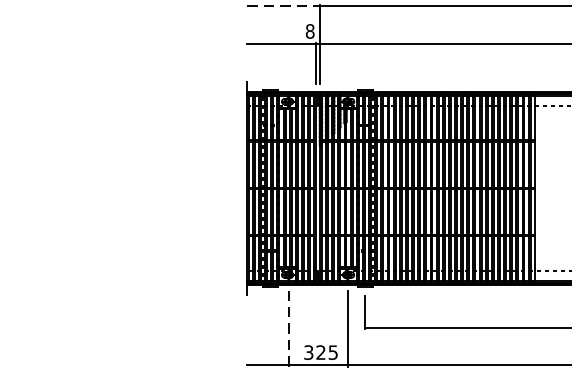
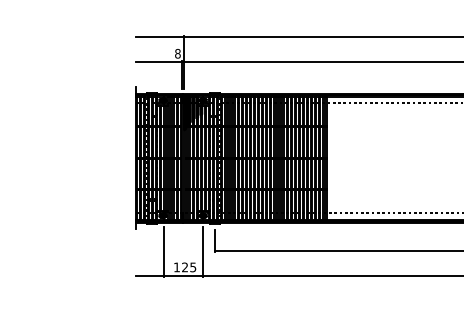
line: (284, 6) -> (160, 37), dashed -> solid
line: (288, 328) -> (163, 251), dashed -> solid
text: (308, 352) -> (176, 267), 325 -> 125

